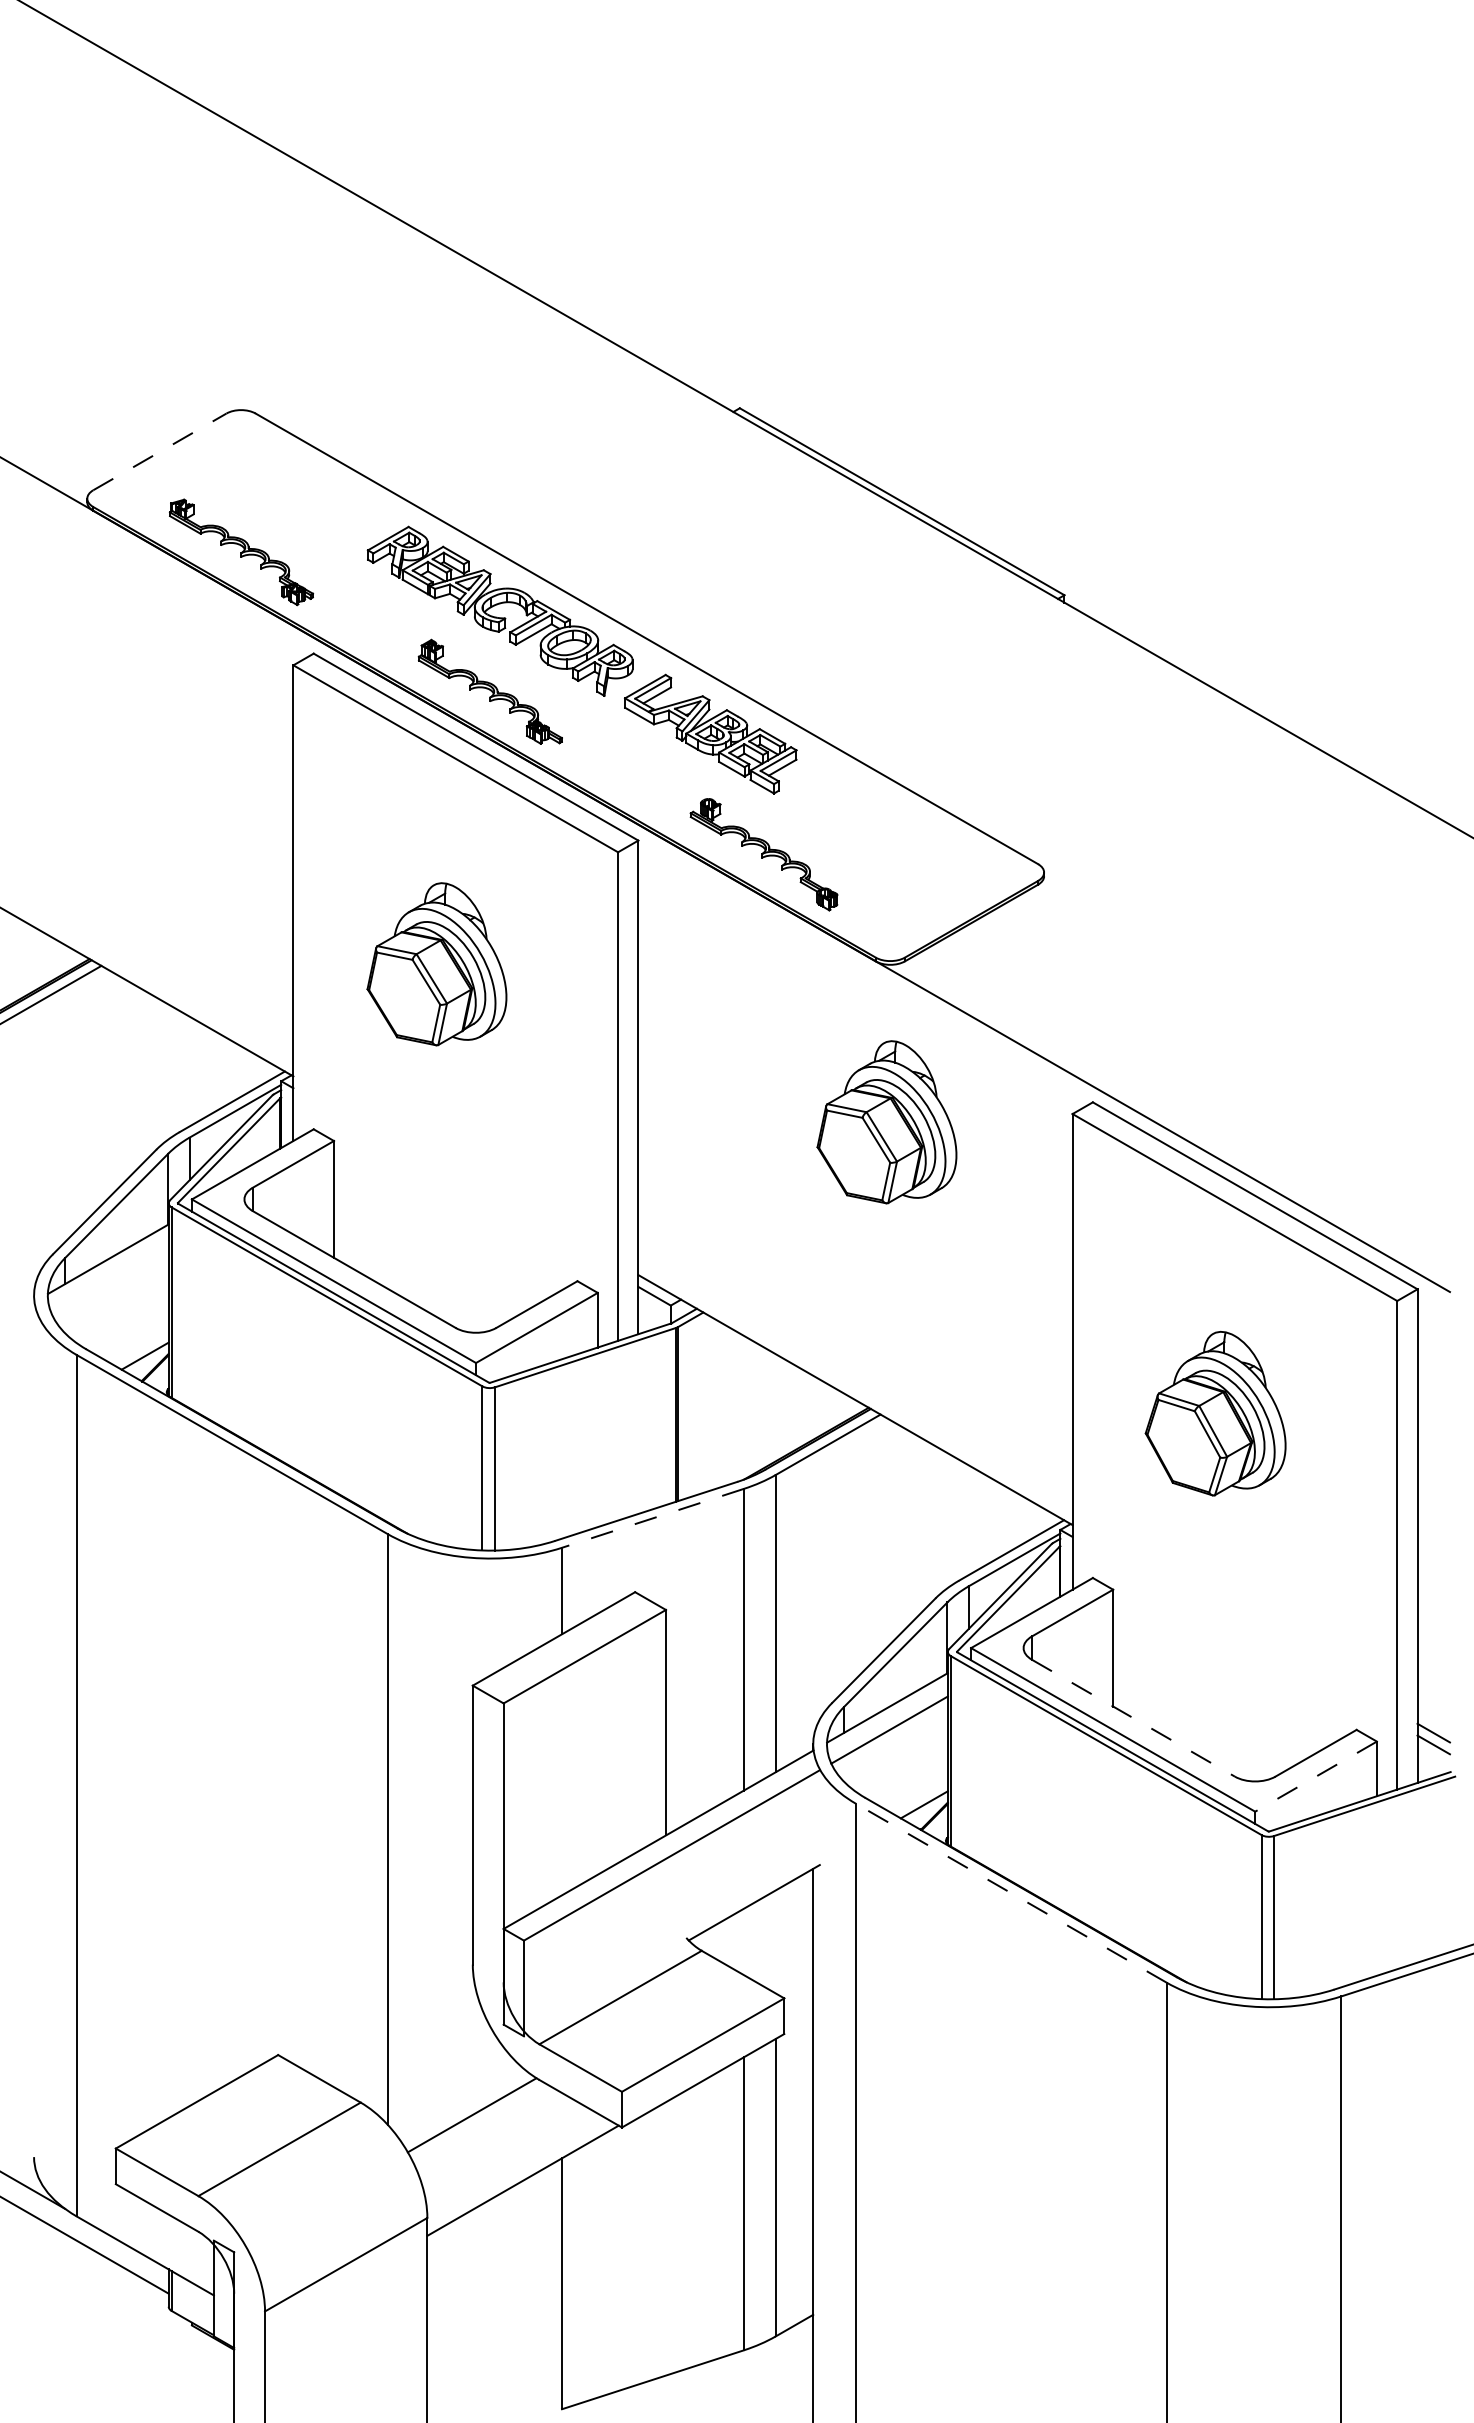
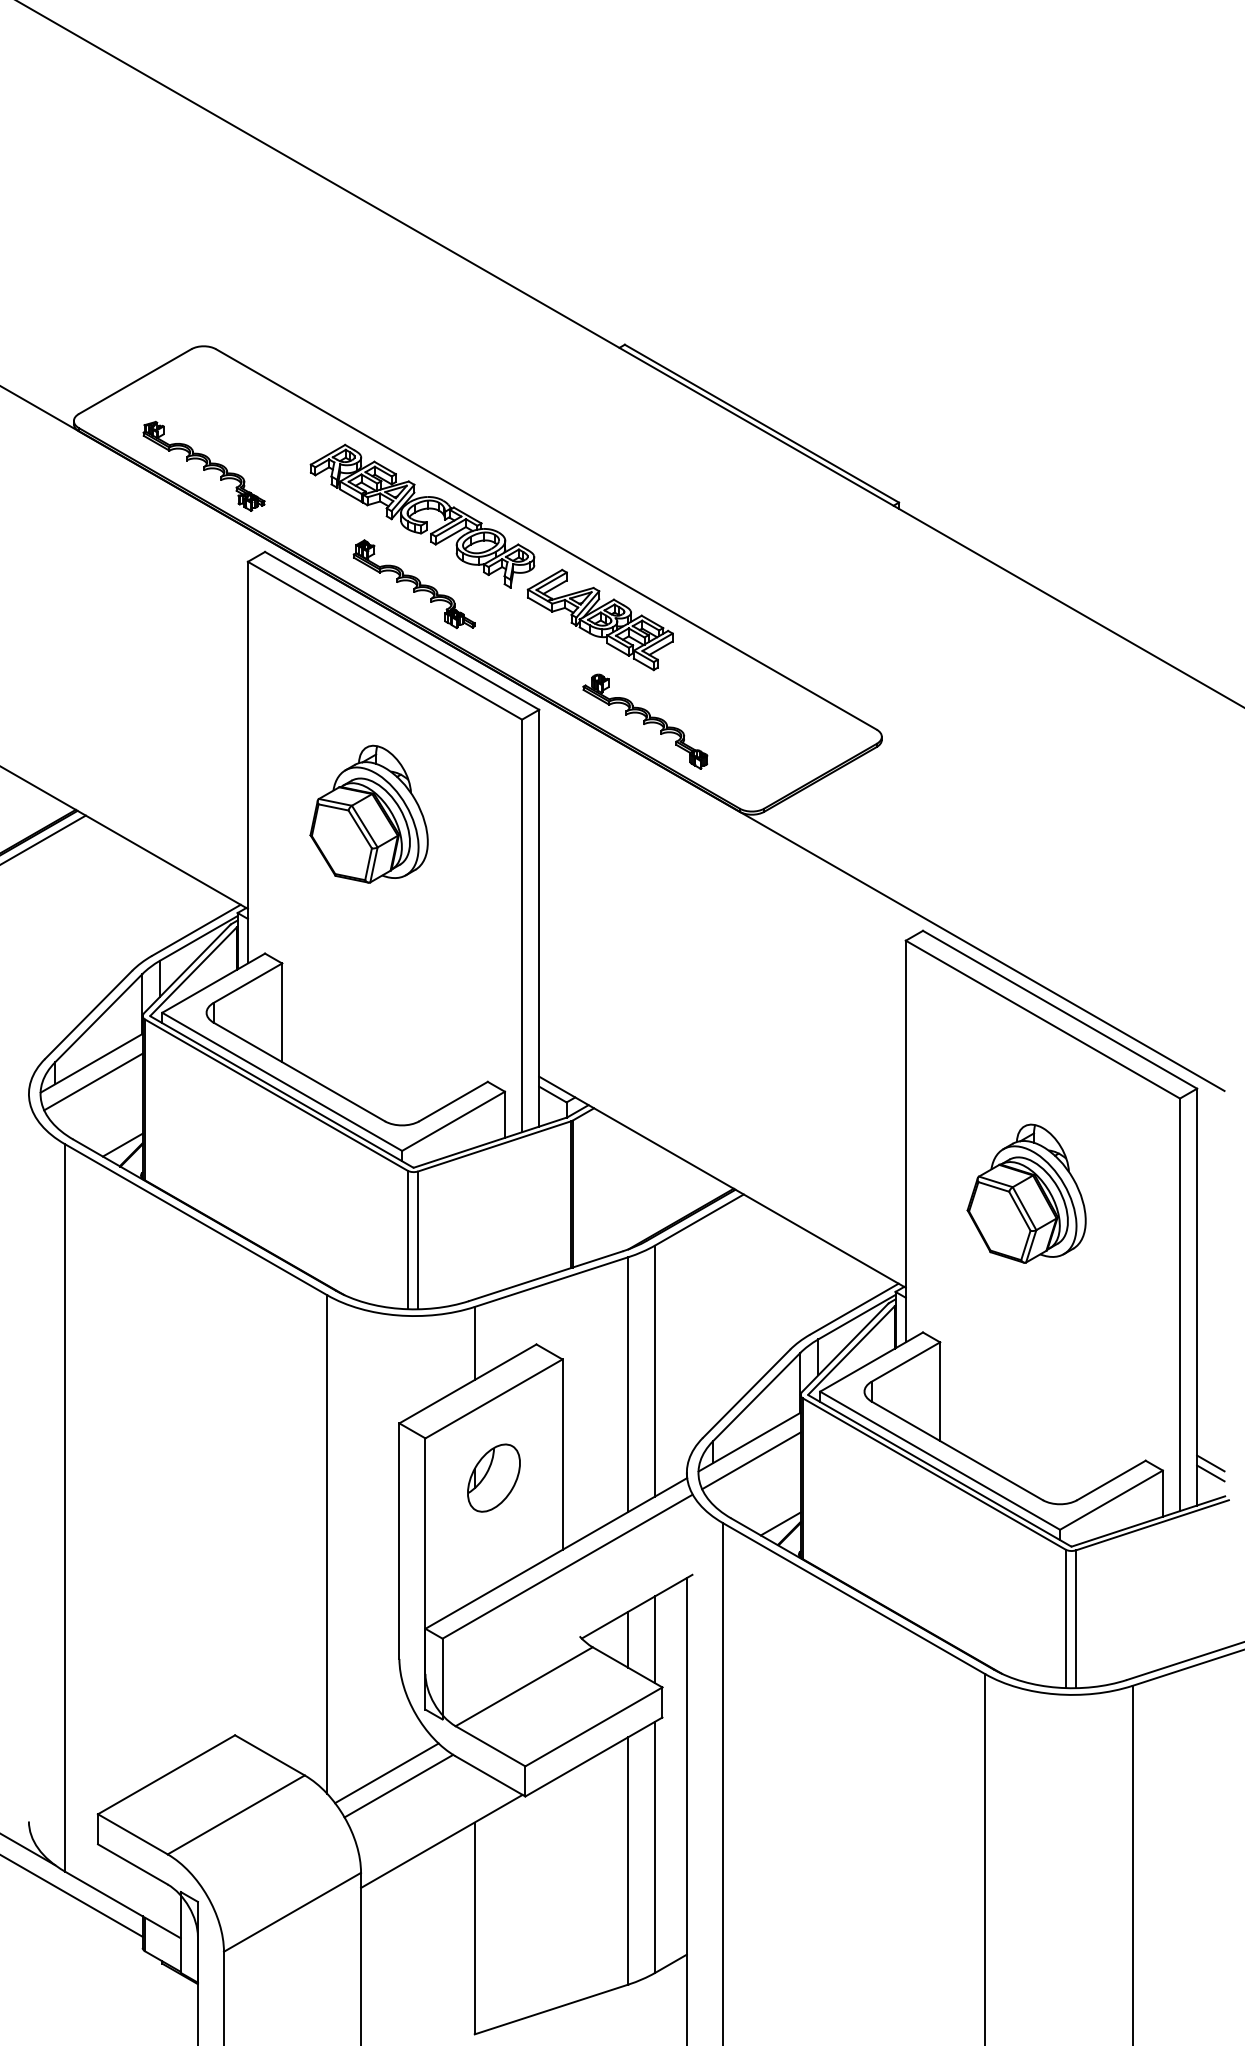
line: (159, 451) -> (134, 381), dashed -> solid
part: (886, 1122) -> (748, 947), removed
line: (110, 1280) -> (93, 1081), added
line: (653, 1518) -> (551, 1282), dashed -> solid
line: (1133, 1718) -> (957, 1451), dashed -> solid
part: (584, 1750) -> (493, 1478), added
line: (1315, 1776) -> (1110, 1500), dashed -> solid
line: (1010, 1892) -> (853, 1598), dashed -> solid
line: (744, 1941) -> (628, 1639), added
line: (775, 1941) -> (655, 1639), added
line: (457, 2099) -> (386, 1772), added

